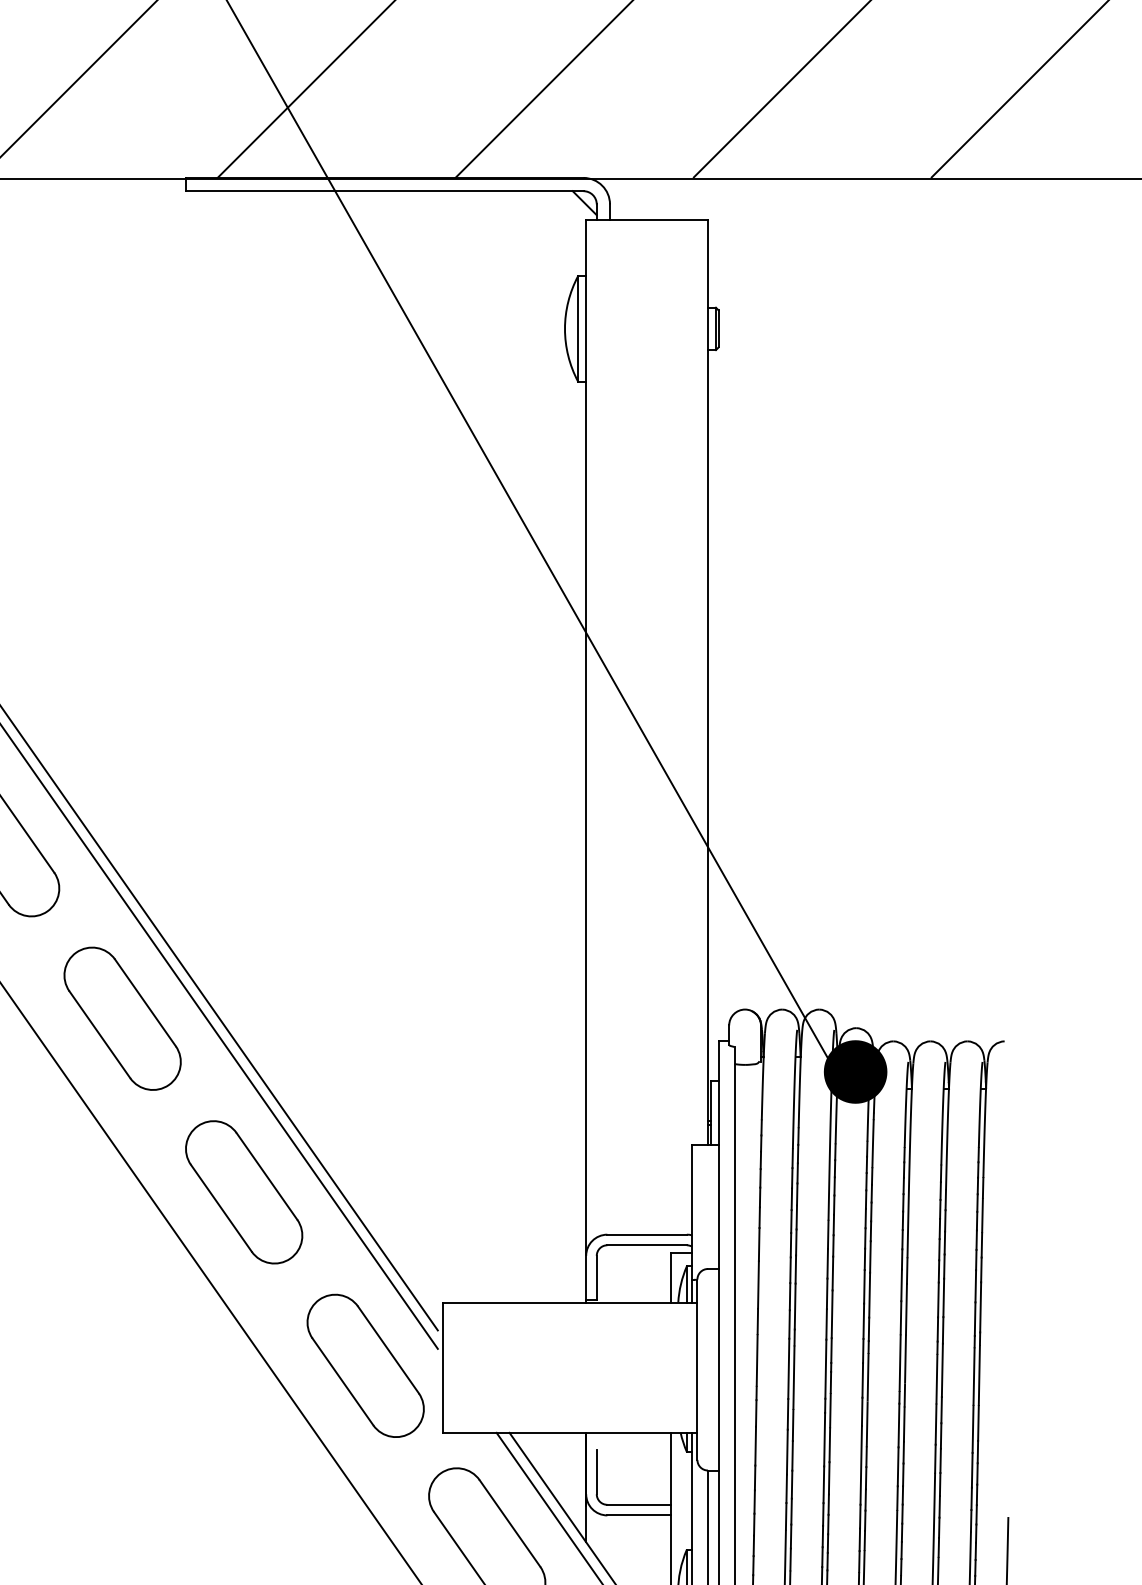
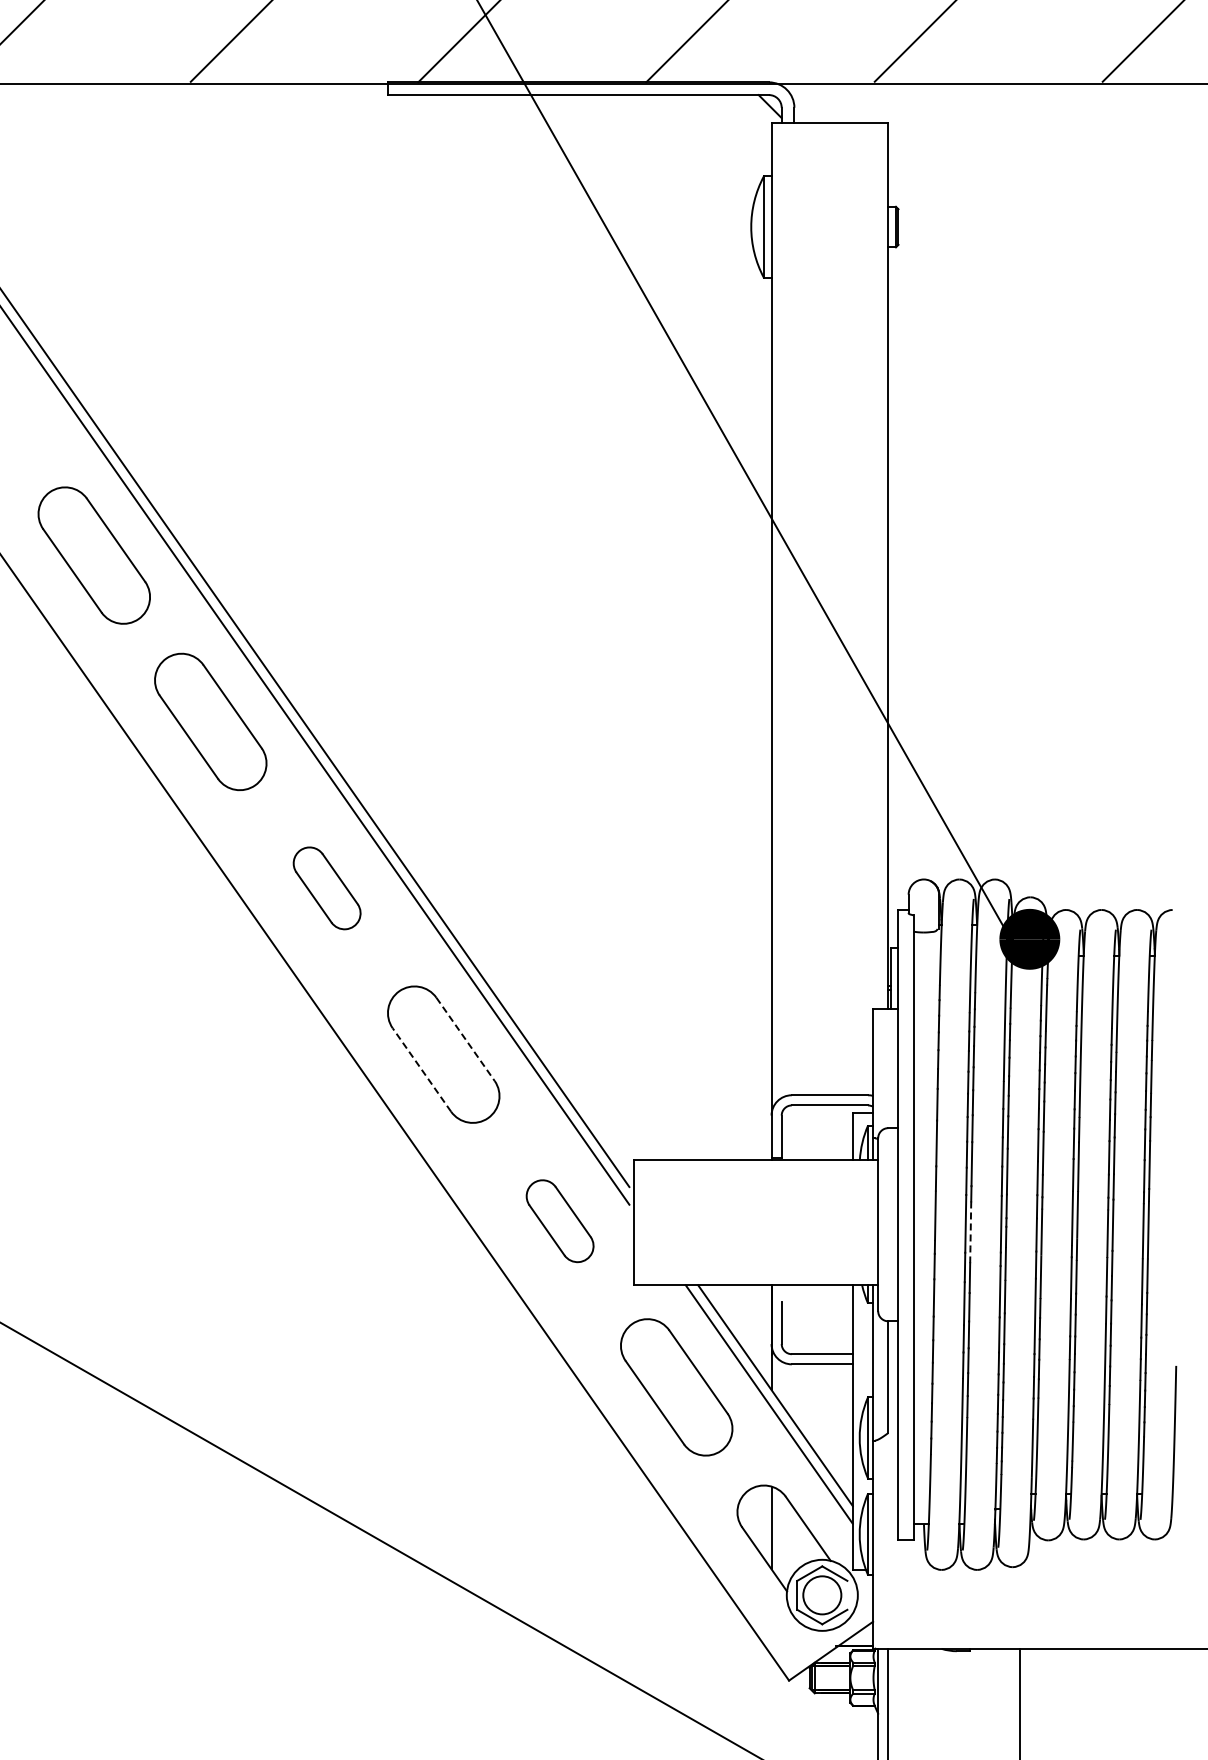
part: (121, 1018) -> (326, 888), size x0.6
line: (266, 1176) -> (465, 1039), solid -> dashed
line: (220, 1207) -> (421, 1069), solid -> dashed
part: (364, 1366) -> (559, 1221), size x0.6
line: (793, 1378) -> (970, 1233), solid -> dashed

